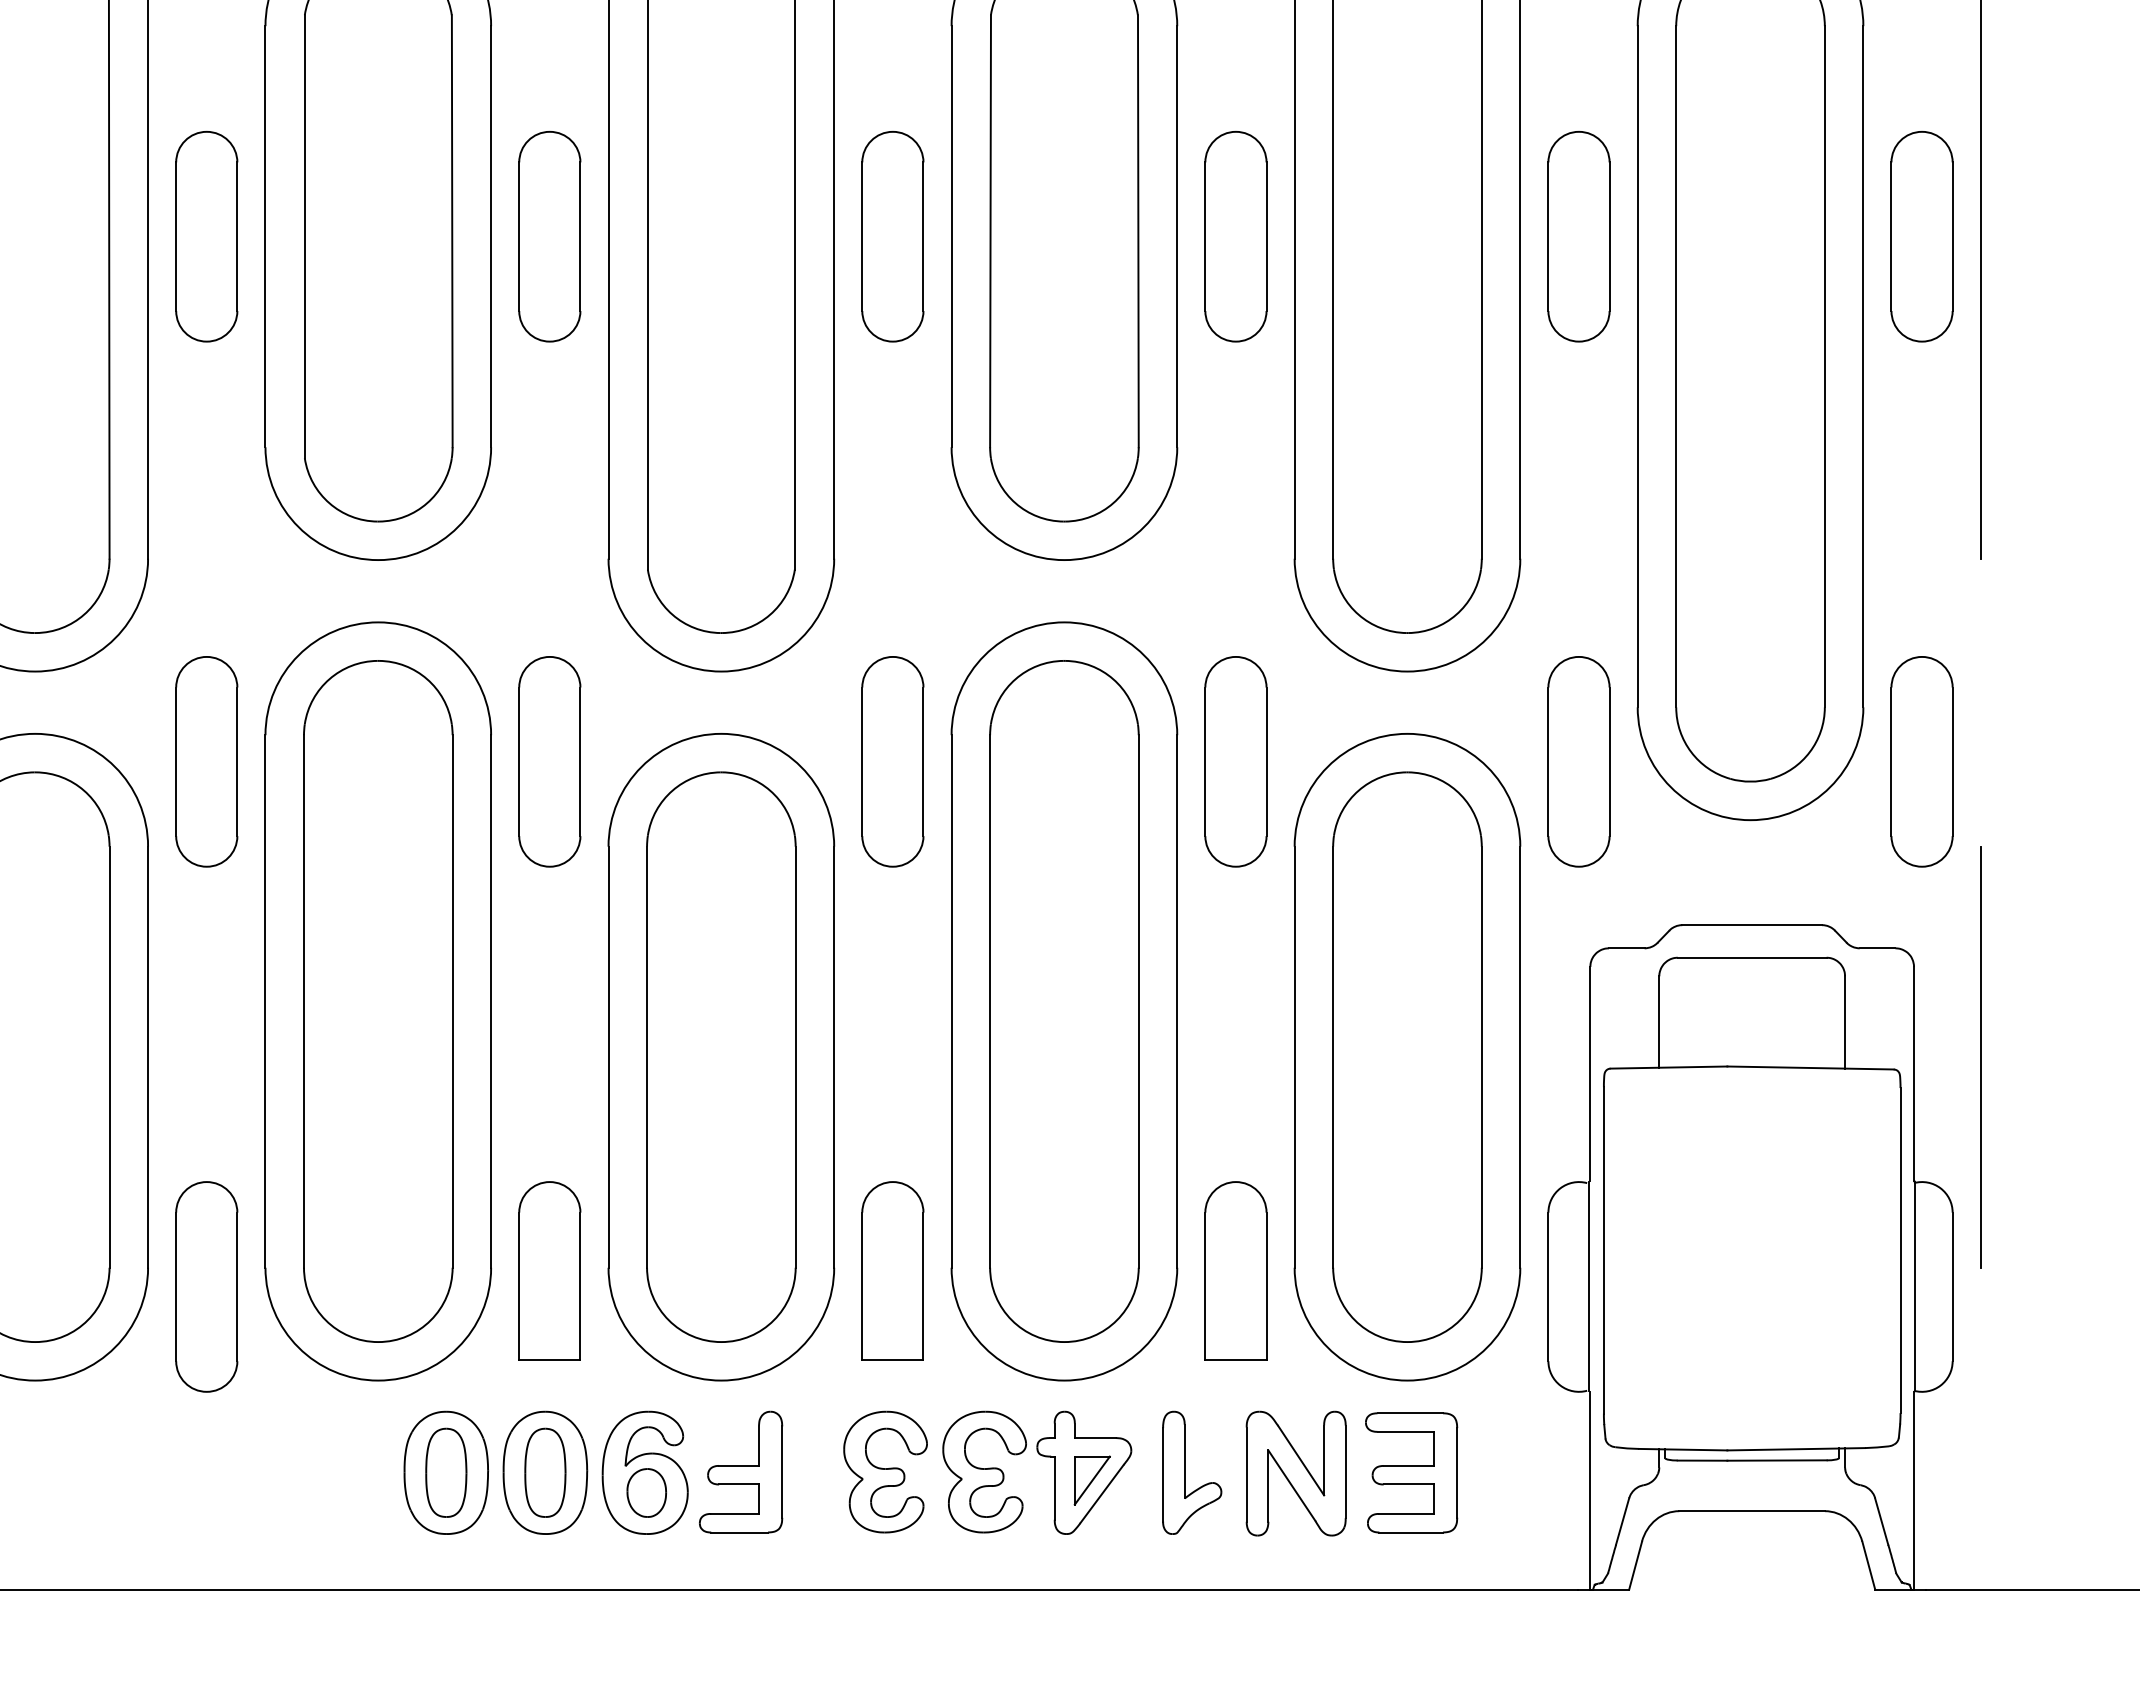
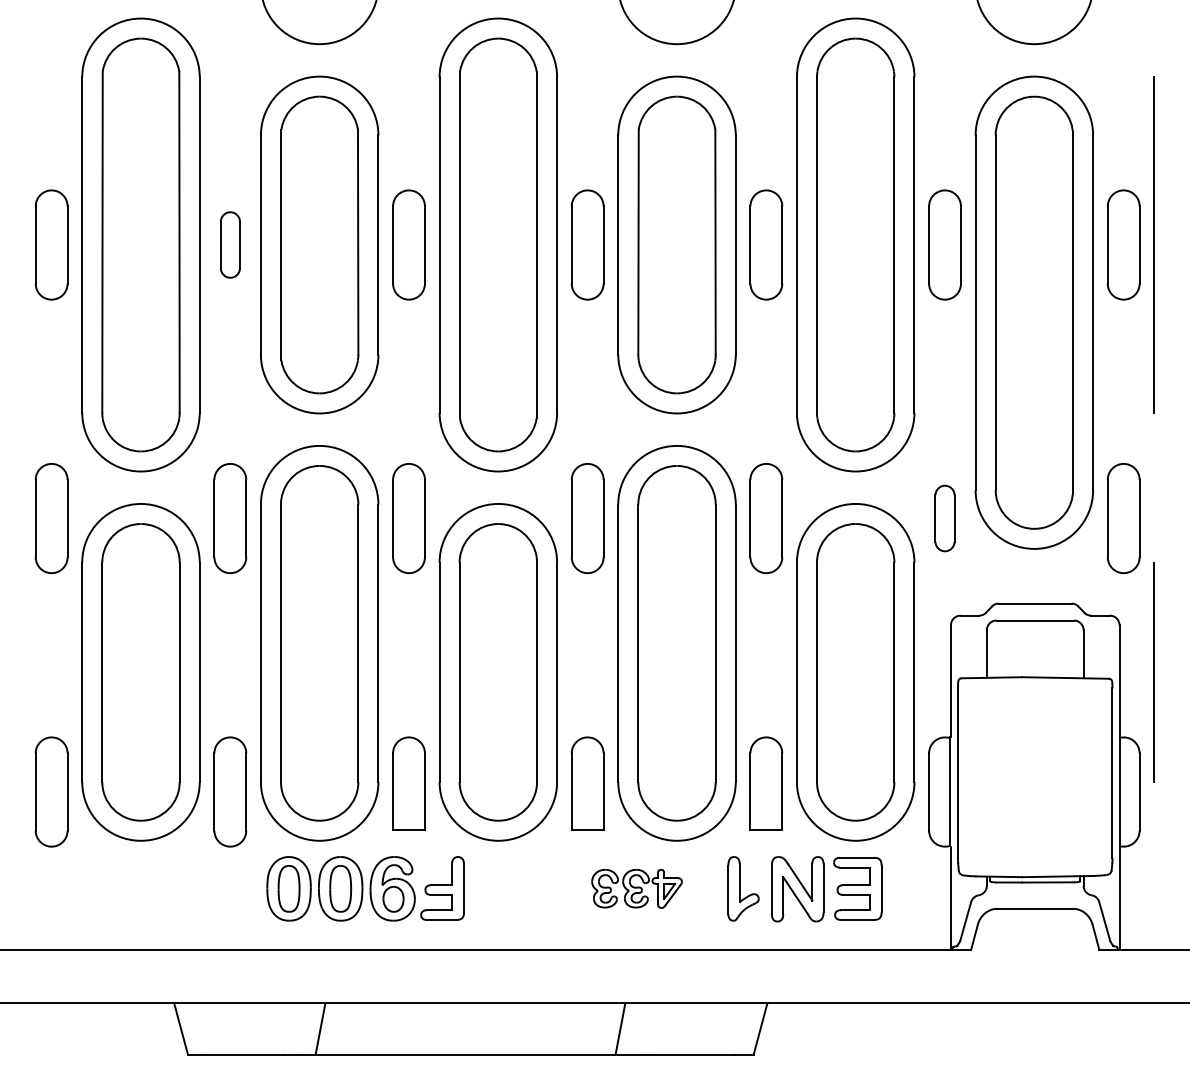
part: (207, 235) -> (230, 244), size x0.6
part: (1577, 761) -> (944, 518), size x0.6
part: (593, 1472) -> (365, 888), moved
part: (986, 1472) -> (636, 888), size x0.6

